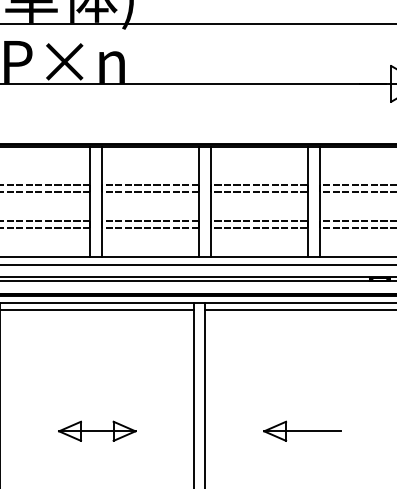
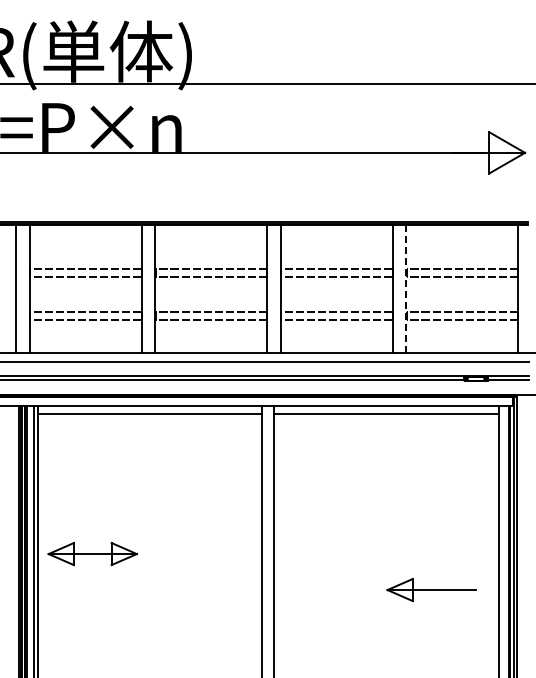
line: (319, 201) -> (406, 288), solid -> dashed
part: (302, 430) -> (431, 589), moved
part: (97, 431) -> (92, 554), moved

